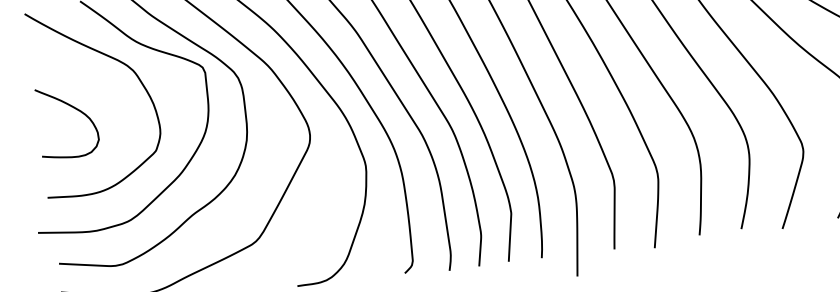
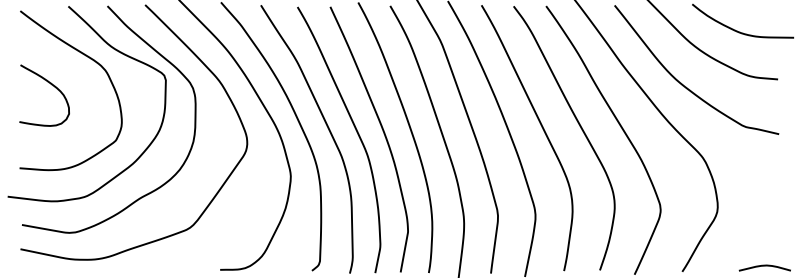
curve: (74, 109) -> (51, 85), moved

